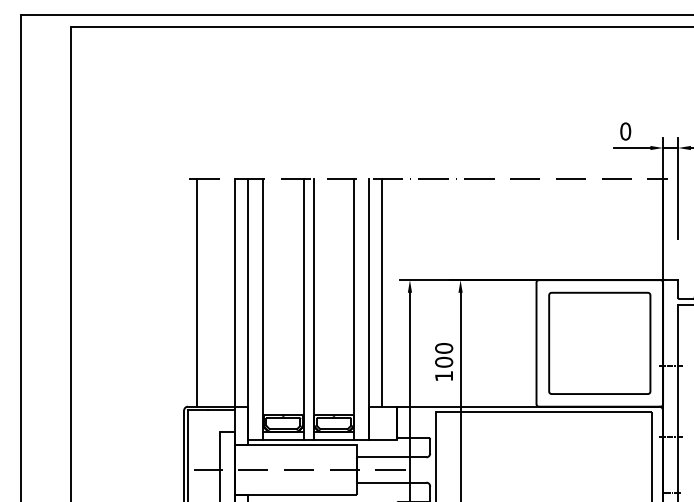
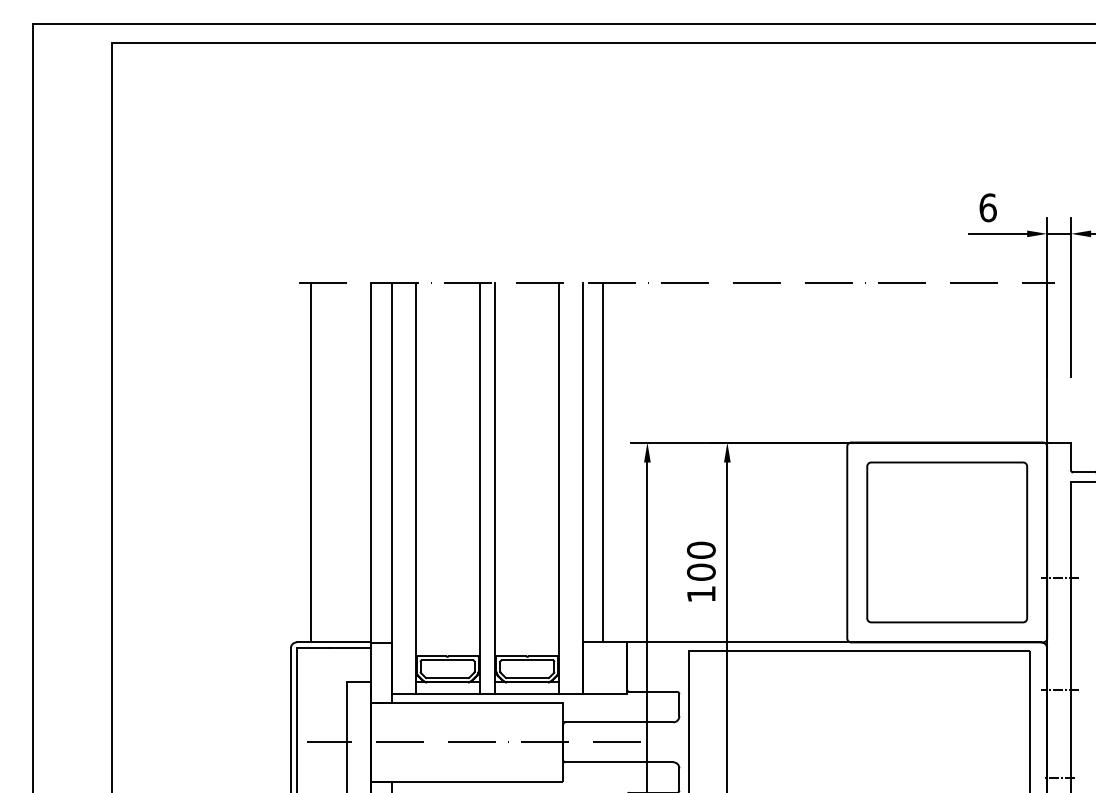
text: (625, 131) -> (987, 207), 0 -> 6

